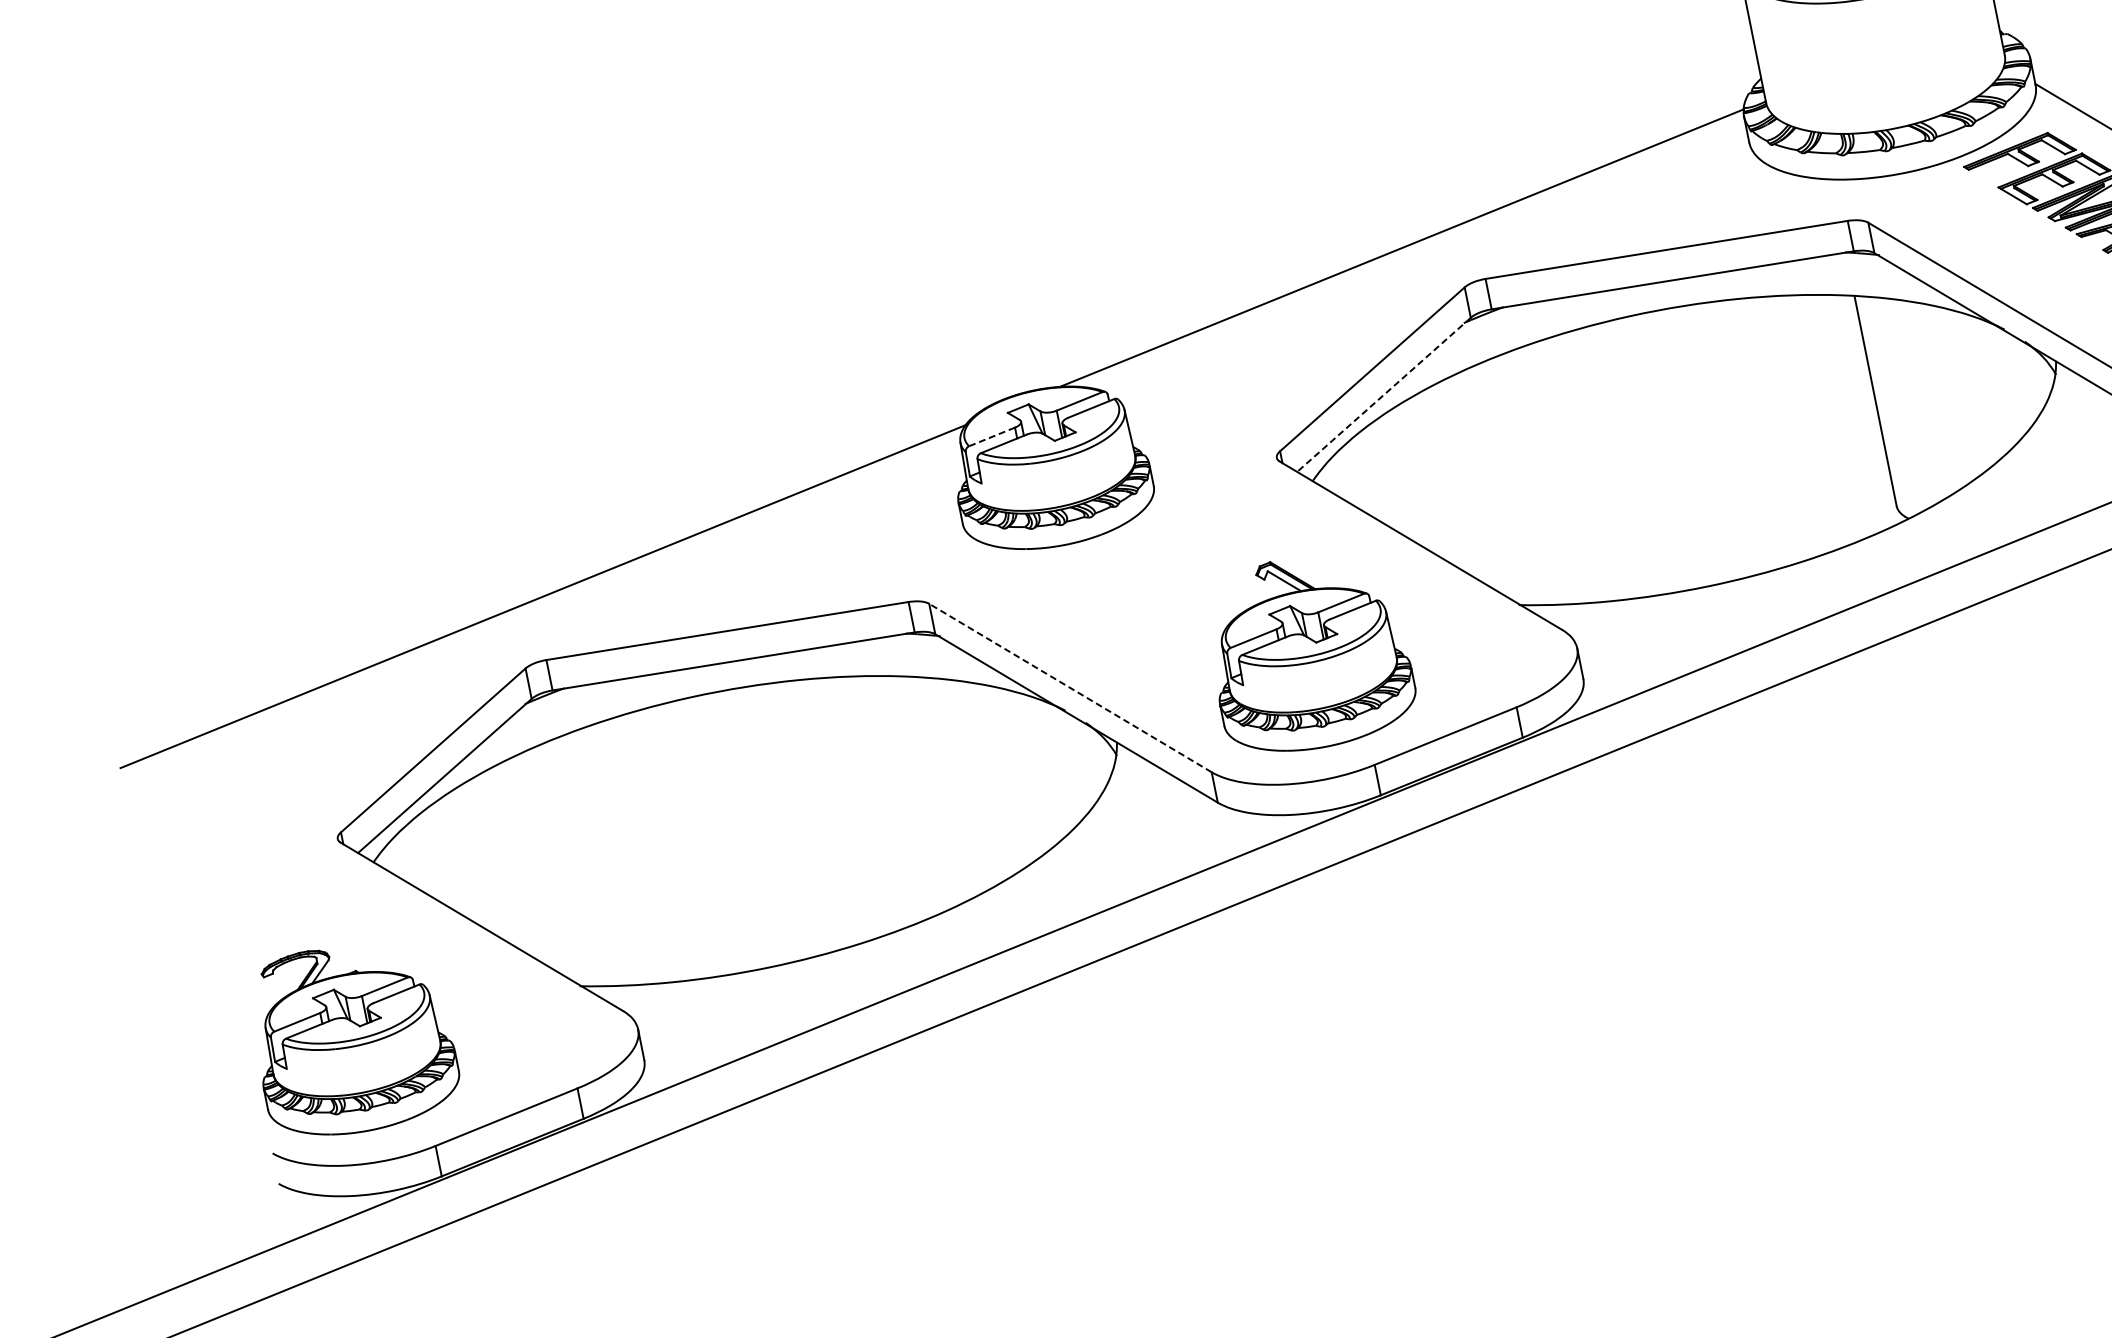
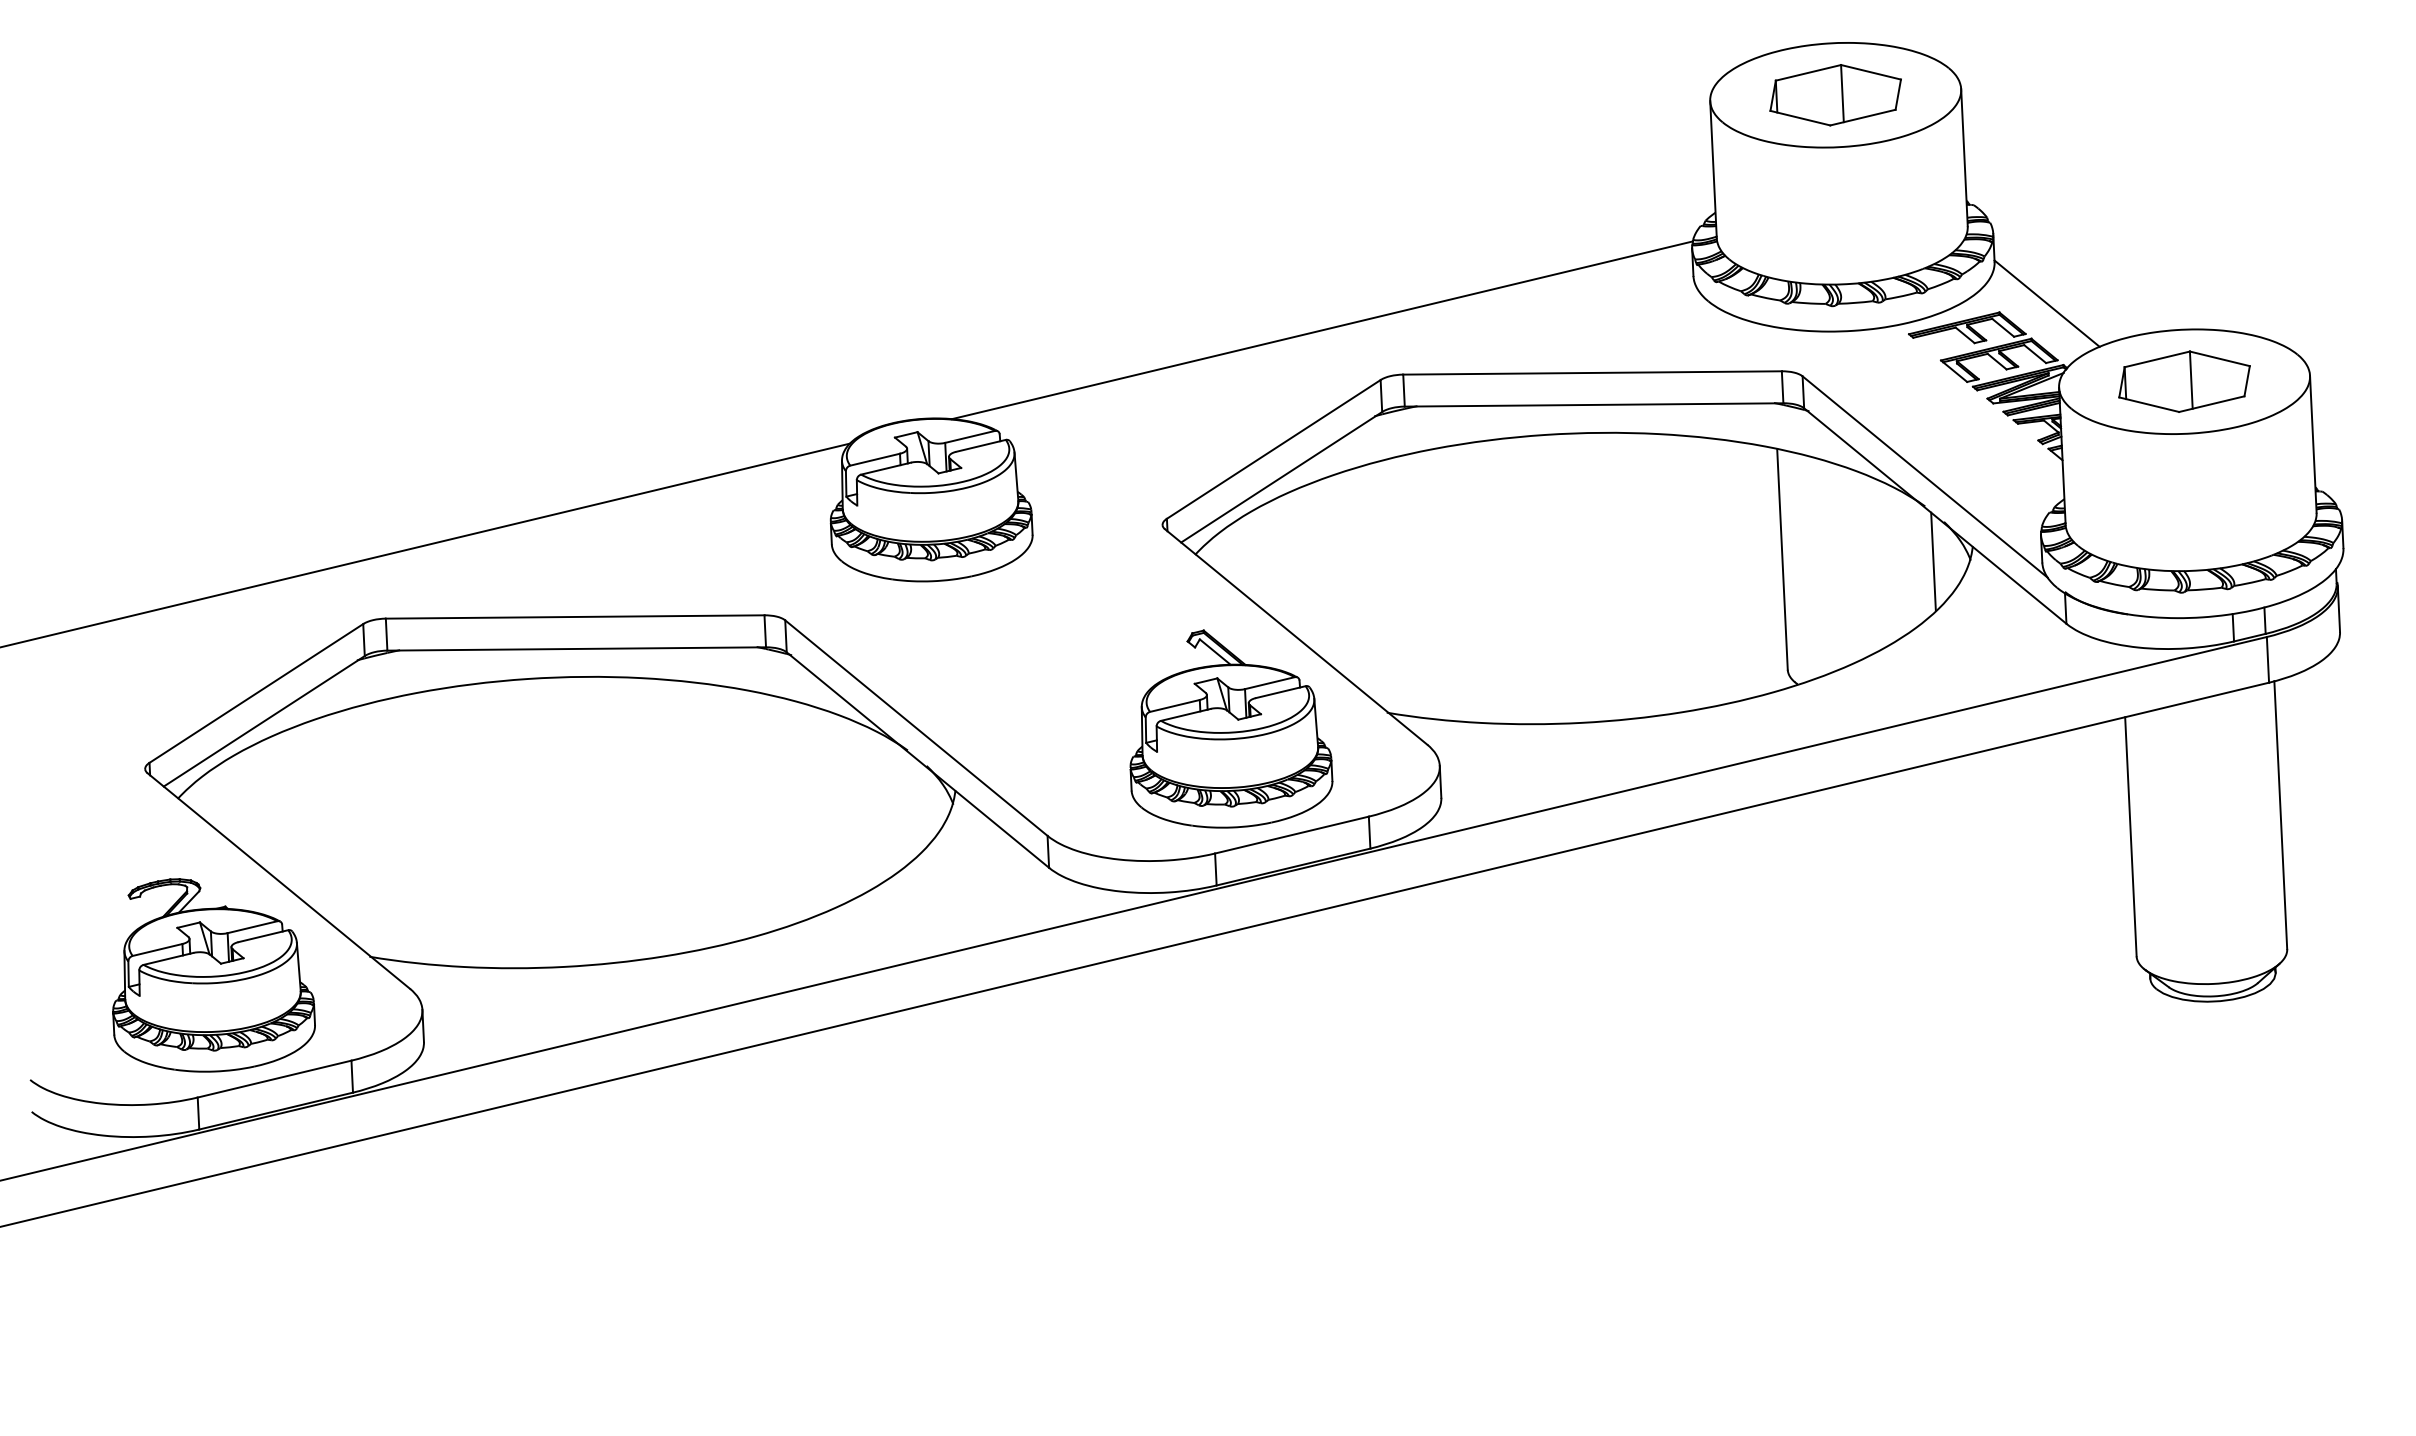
line: (2020, 381) -> (1933, 561), added
line: (1383, 395) -> (1281, 477), dashed -> solid
line: (992, 436) -> (875, 459), dashed -> solid
part: (1311, 652) -> (1231, 728), moved
line: (1070, 688) -> (916, 728), dashed -> solid
part: (354, 1038) -> (213, 975), moved

